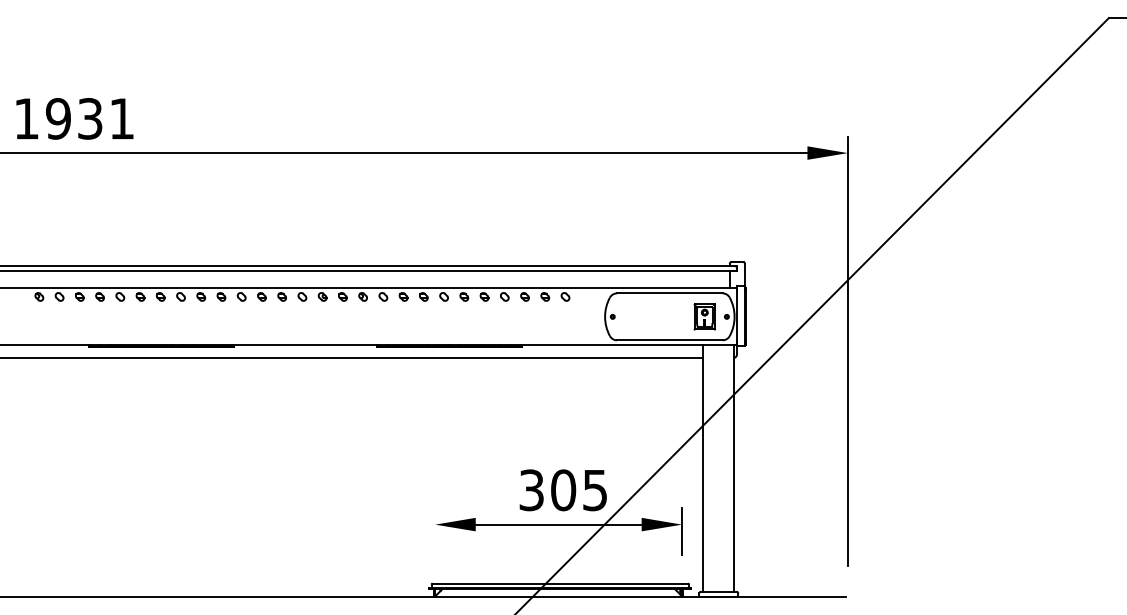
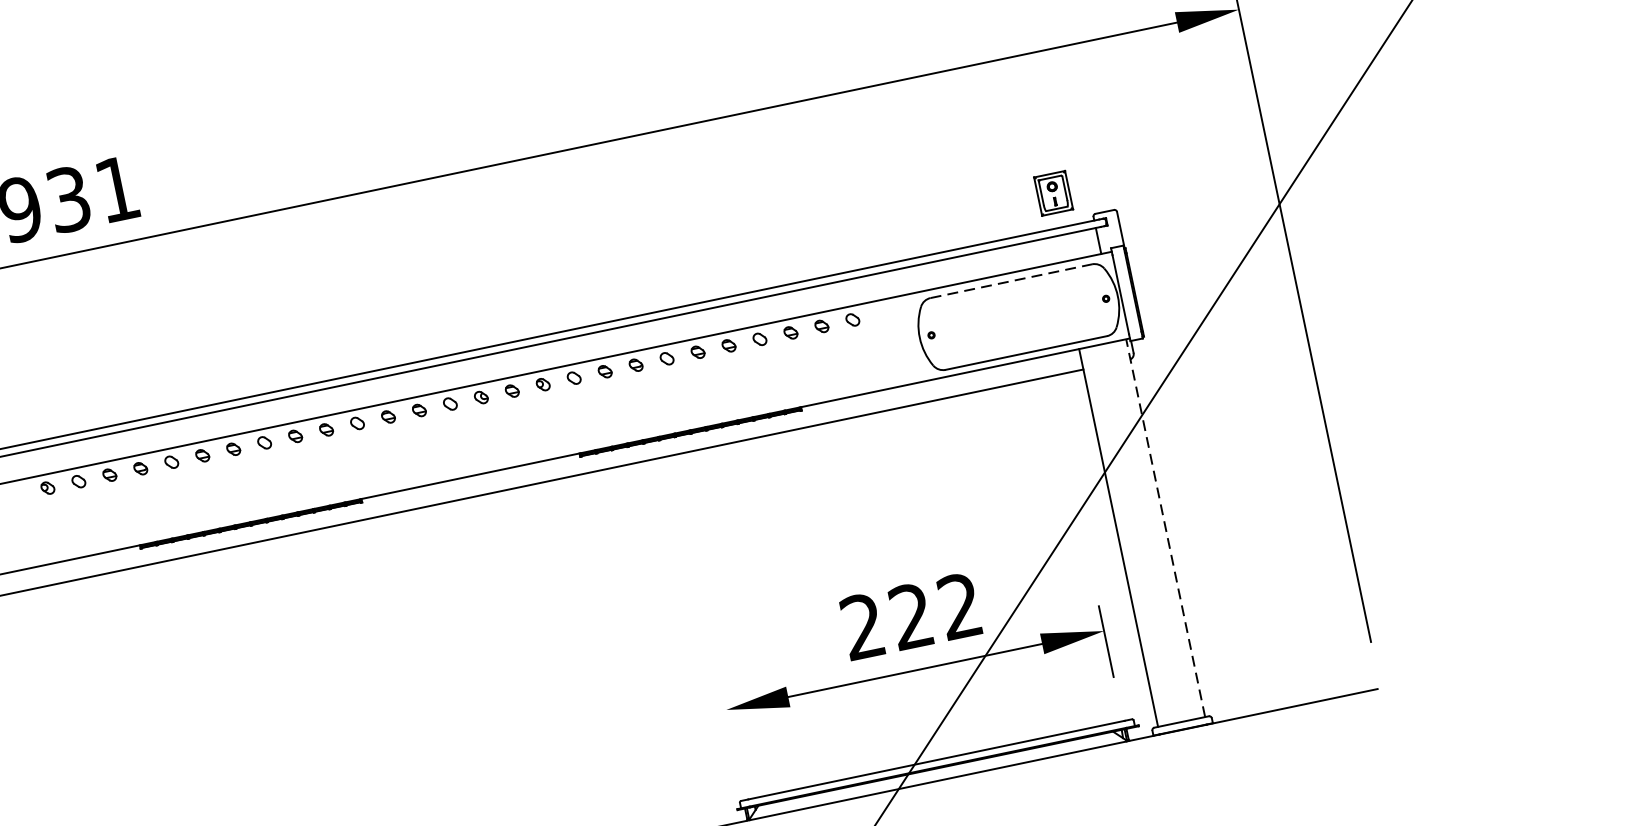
line: (669, 293) -> (1010, 281), solid -> dashed
part: (704, 316) -> (1053, 192), moved
line: (734, 467) -> (1165, 526), solid -> dashed
text: (562, 490) -> (910, 617), 305 -> 222

